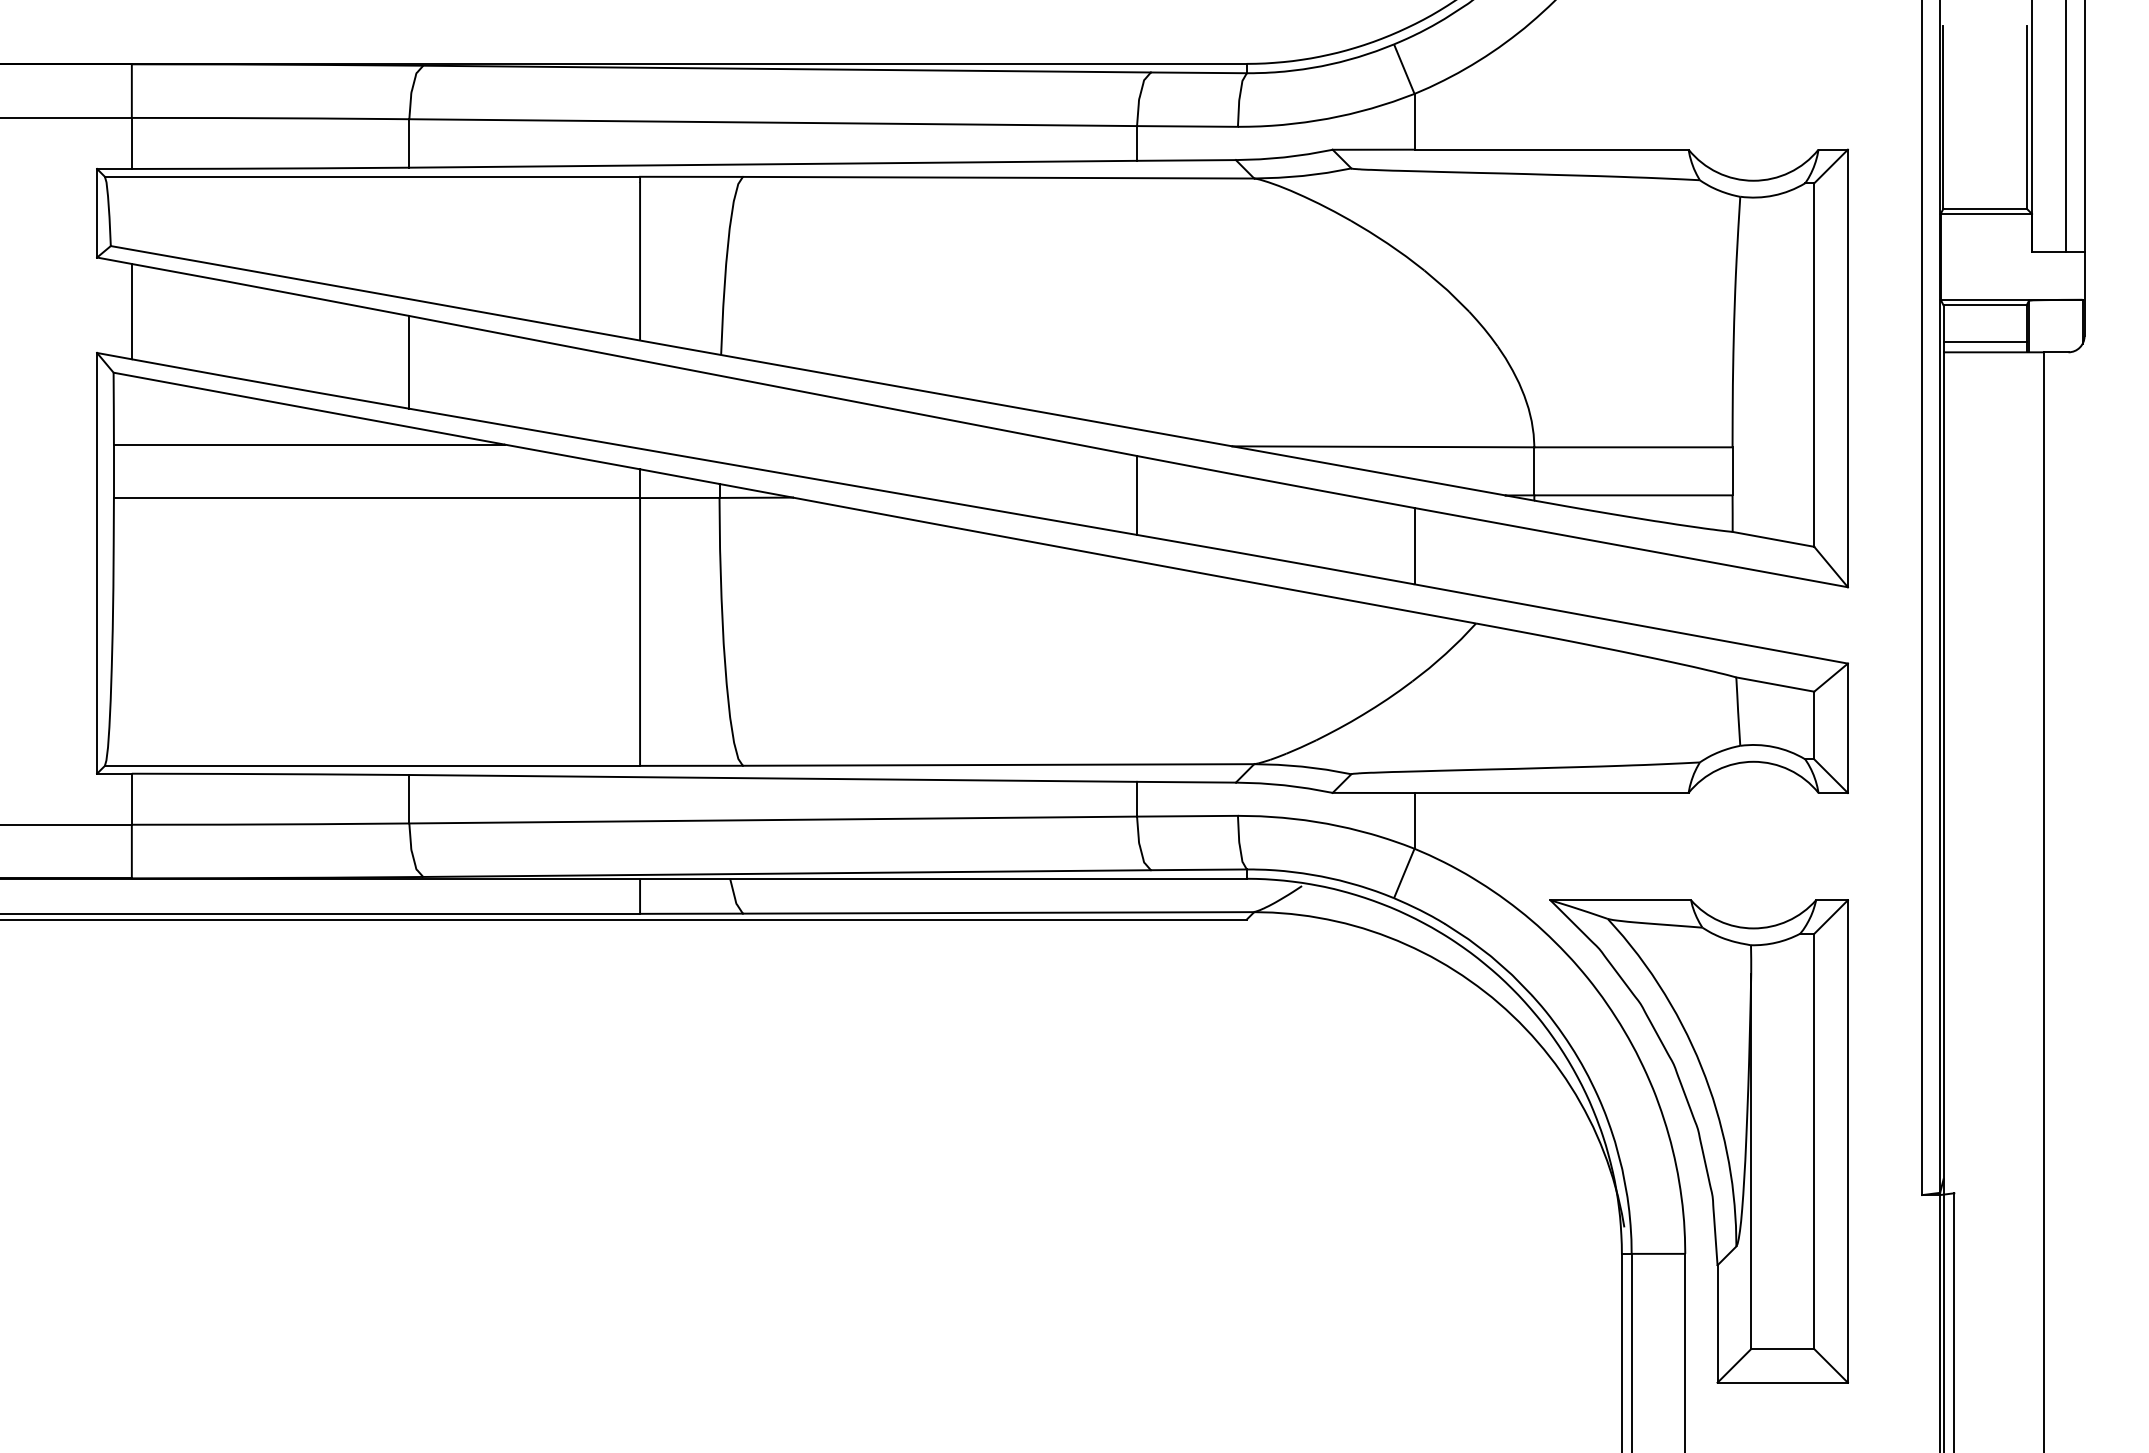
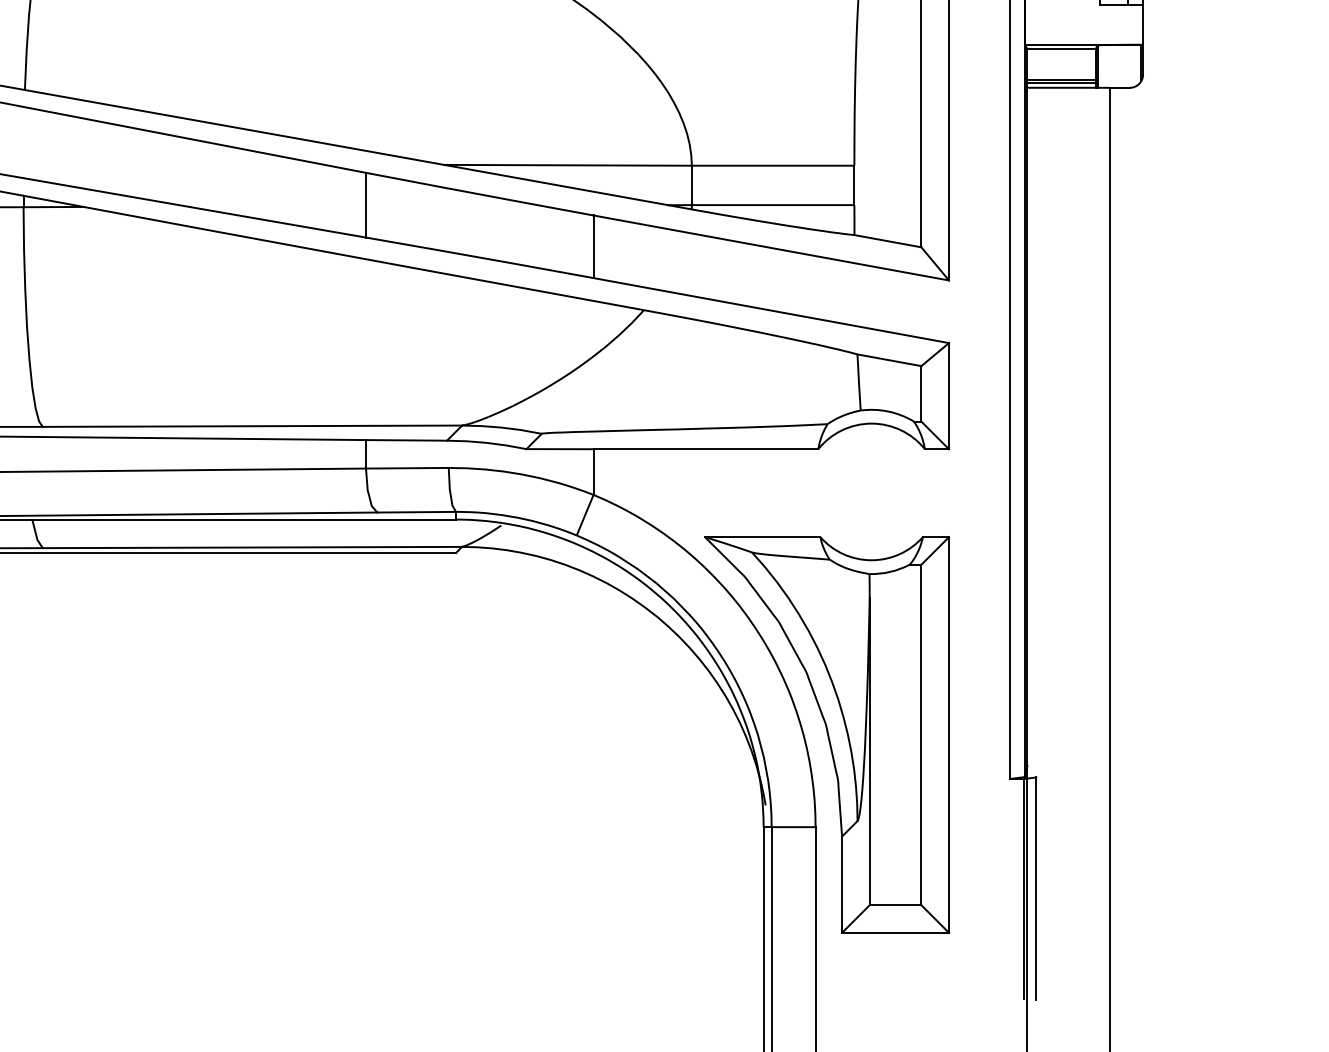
line: (1984, 346) -> (1061, 83), added

